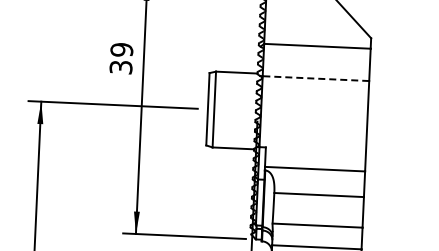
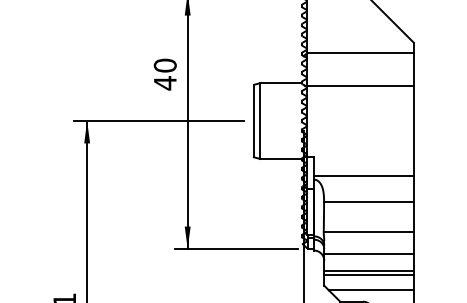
text: (120, 58) -> (164, 74), 39 -> 40
line: (314, 78) -> (359, 85), dashed -> solid

